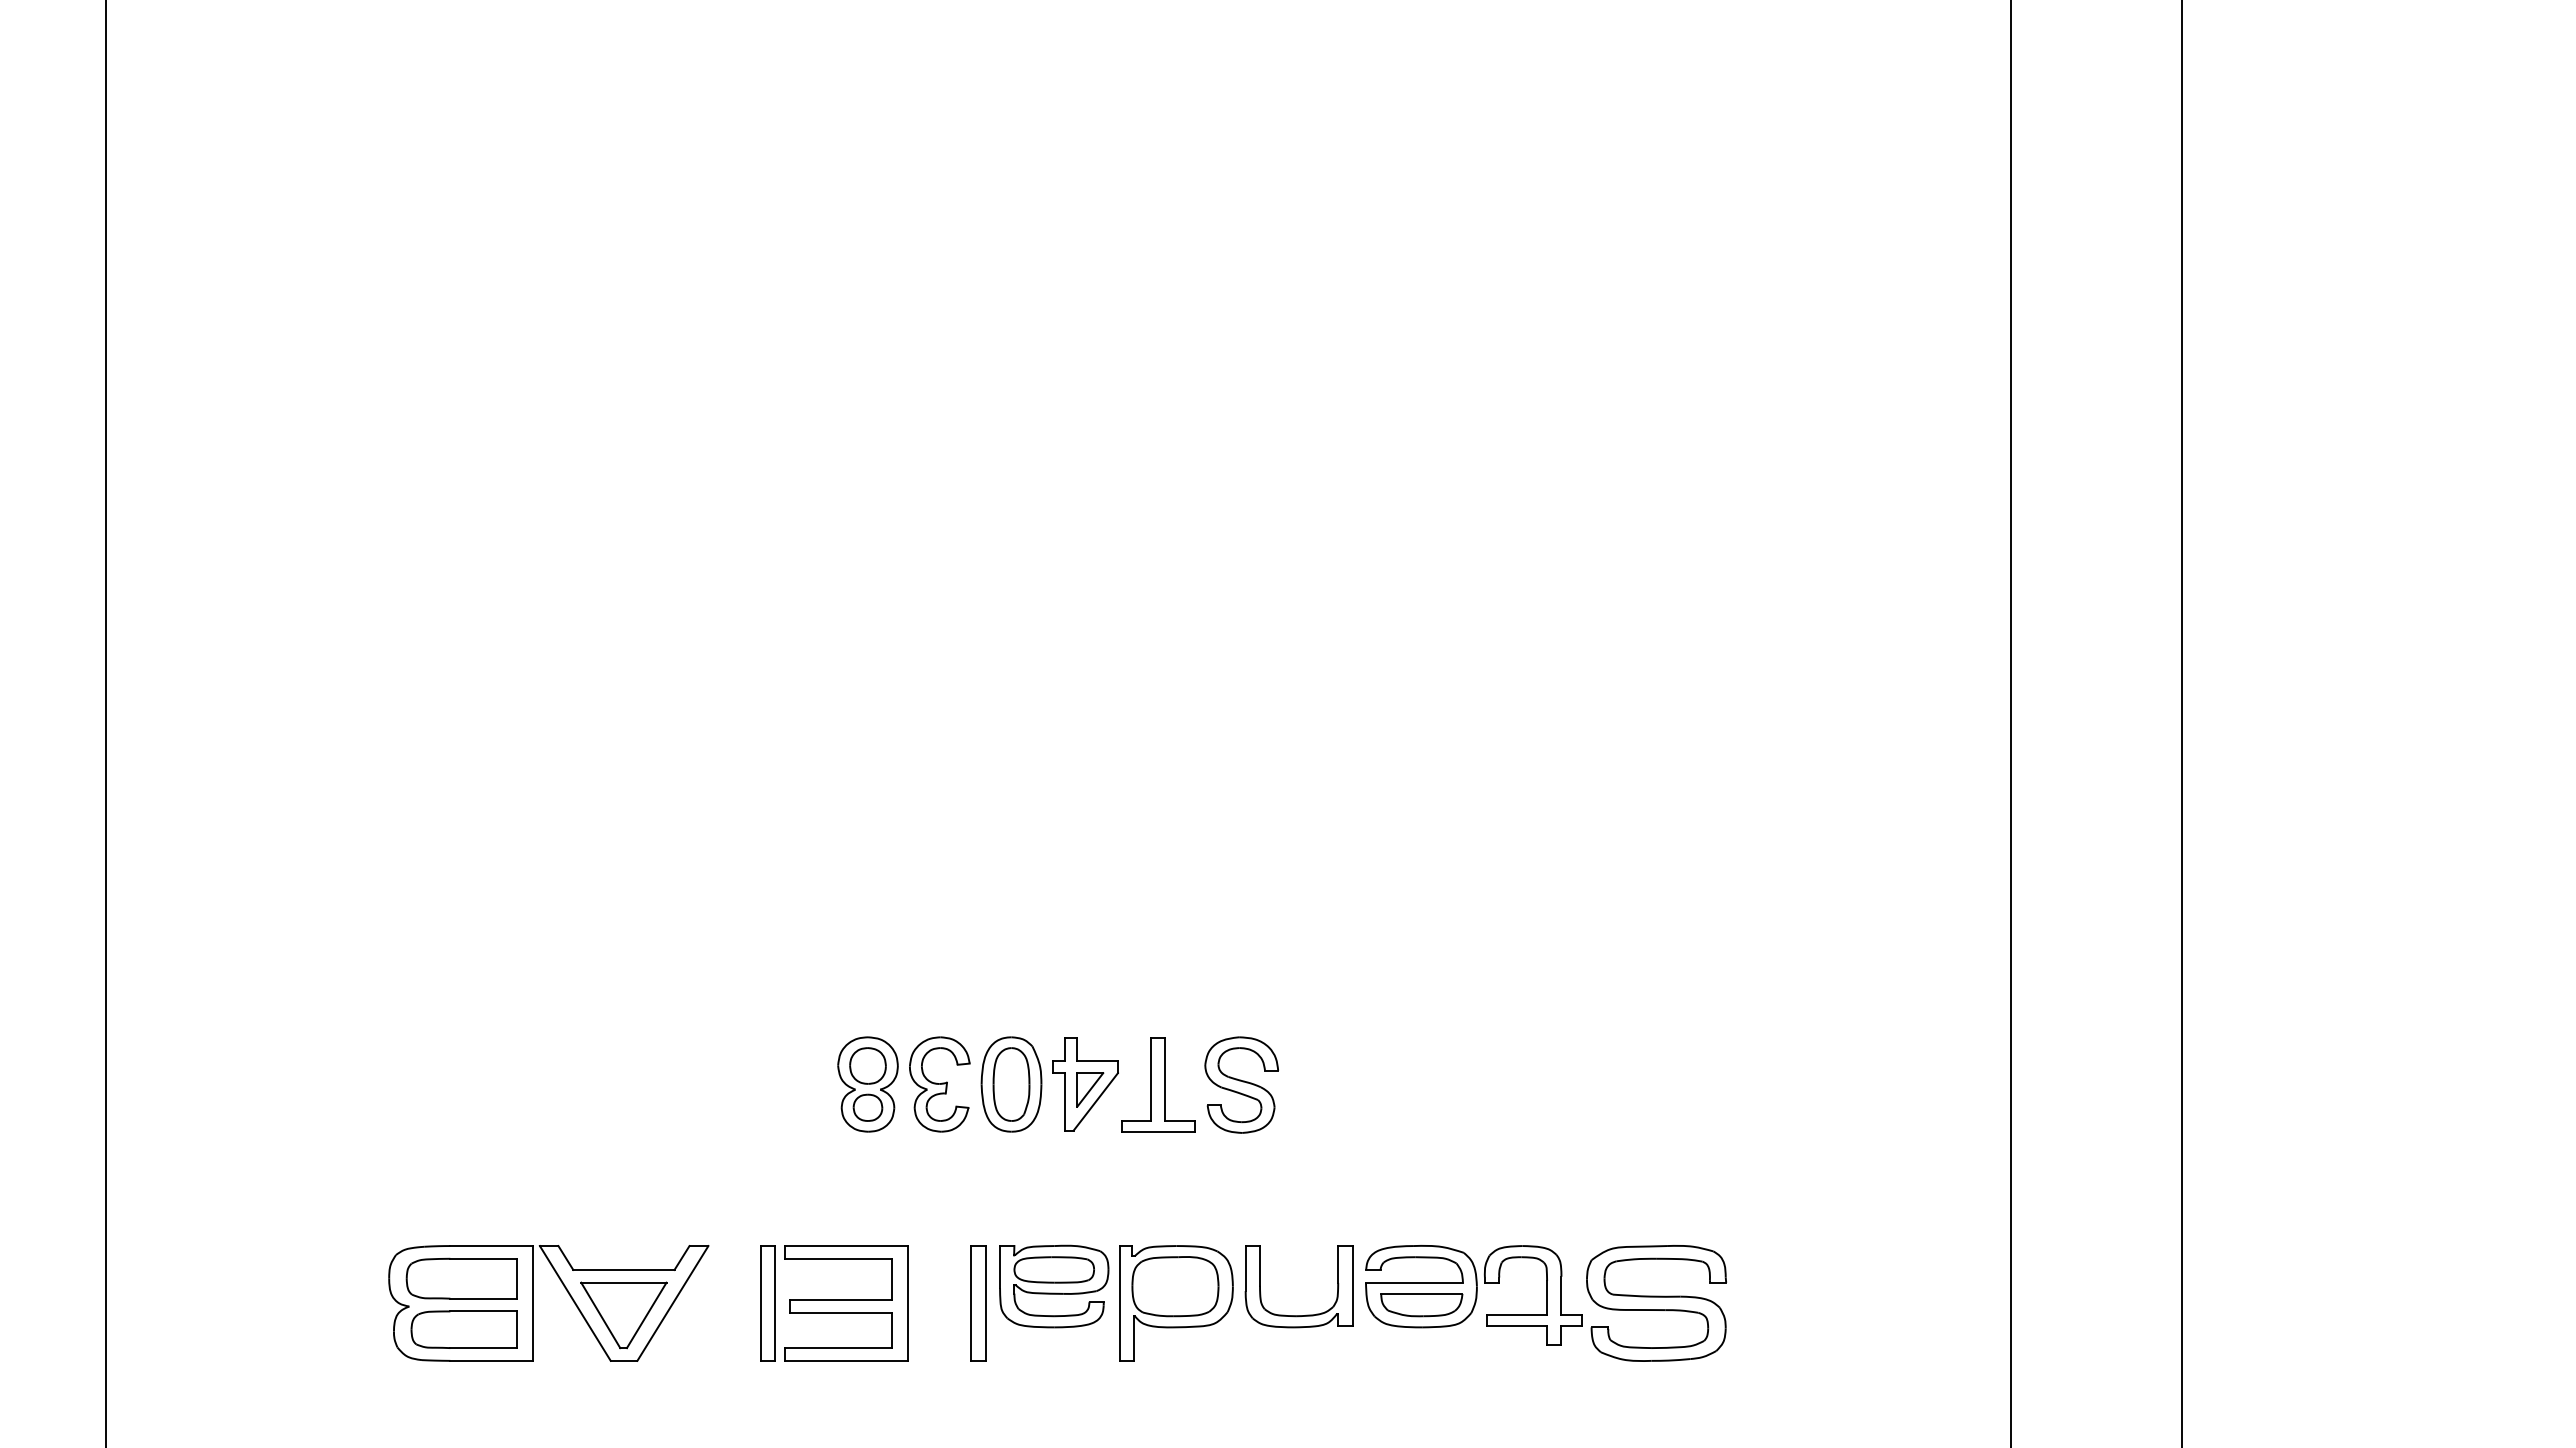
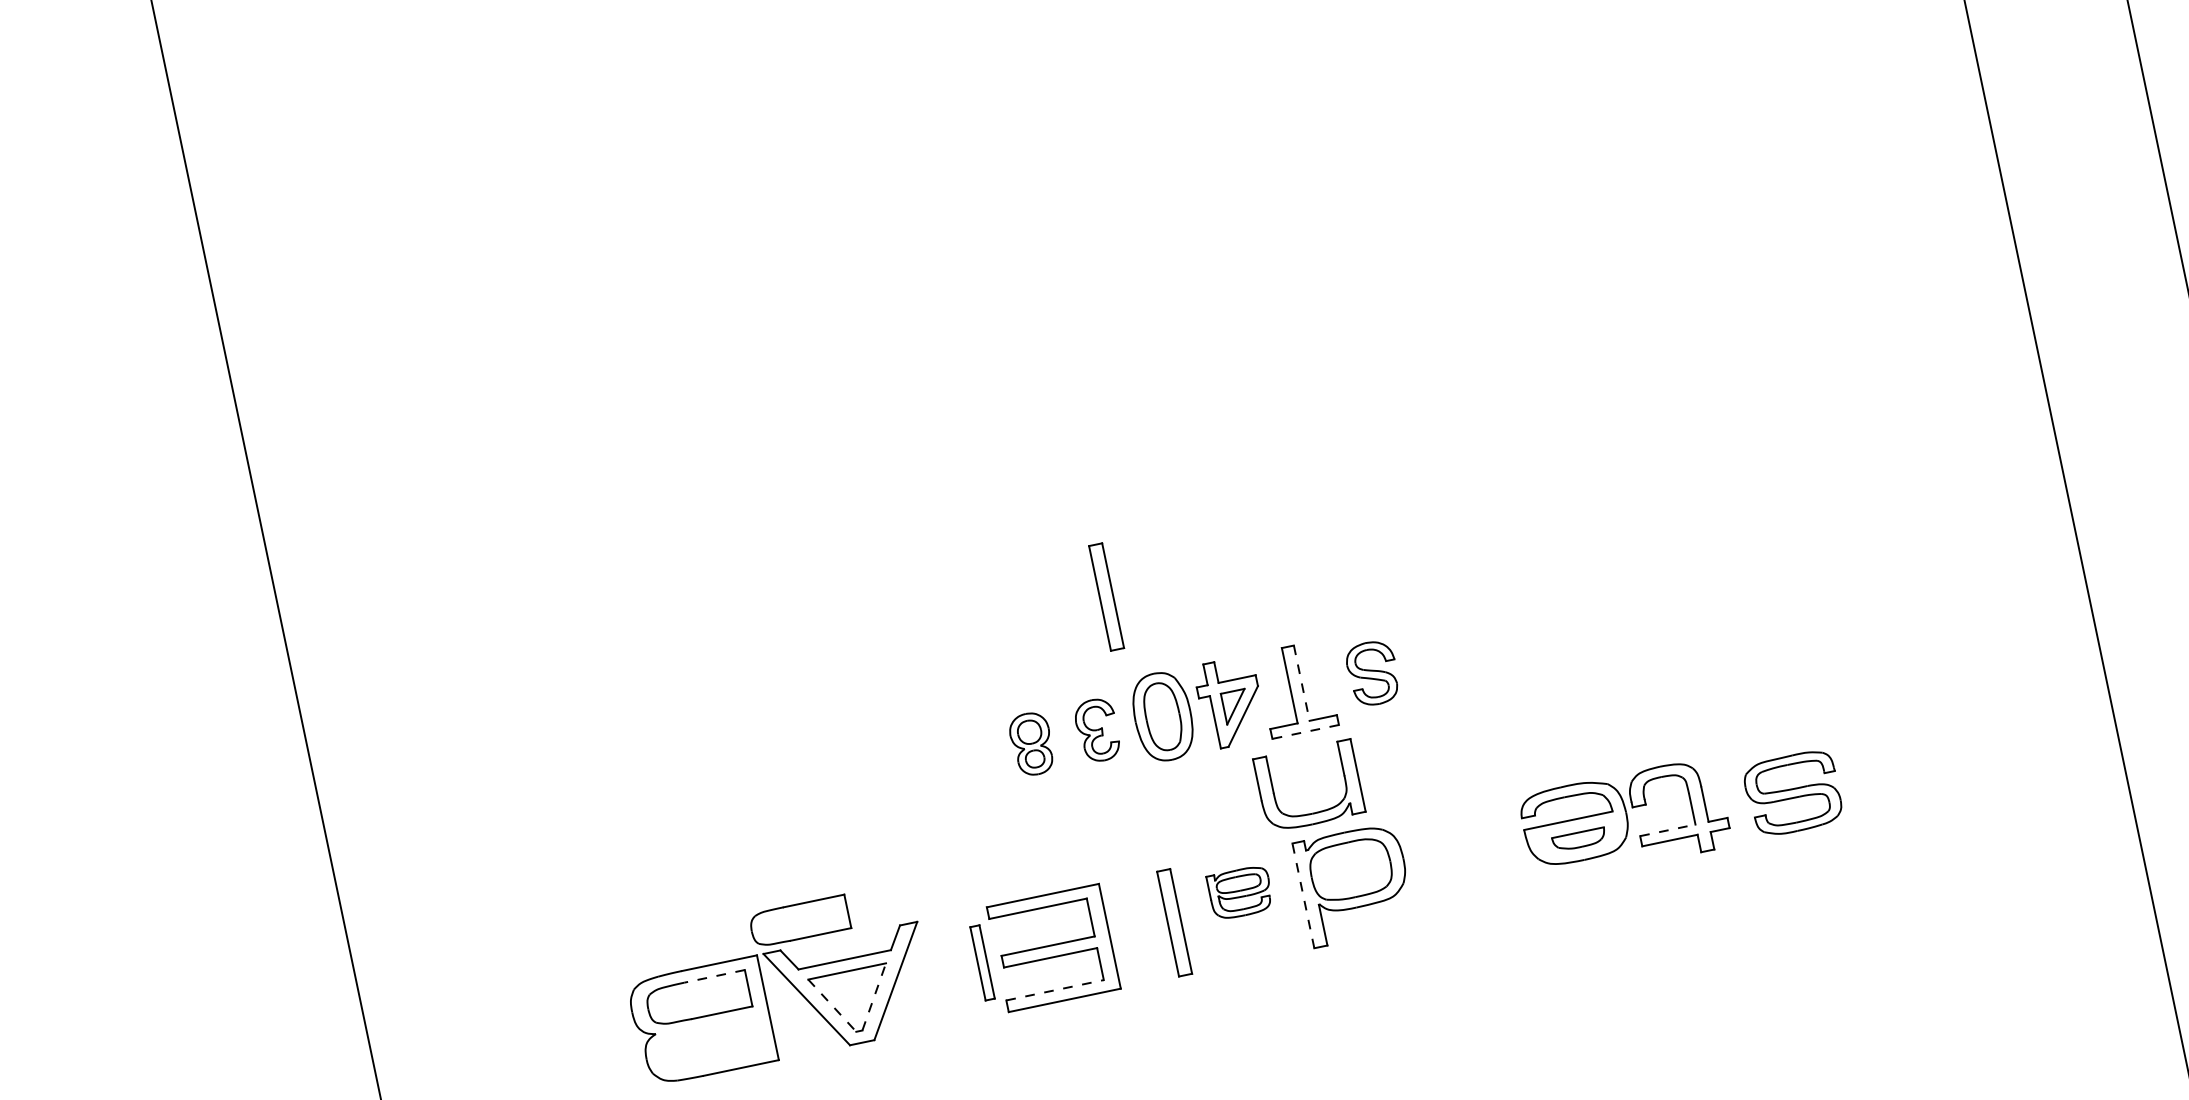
part: (978, 946) -> (1106, 597), added
line: (1164, 1080) -> (1301, 683), solid -> dashed
part: (867, 1084) -> (1031, 744), size x0.7
part: (939, 1084) -> (1097, 730), size x0.7
part: (1241, 1084) -> (1372, 672), size x0.7
line: (1157, 1131) -> (1305, 731), solid -> dashed
line: (483, 1258) -> (714, 976), solid -> dashed
part: (1054, 1286) -> (1240, 892), size x0.6
line: (1119, 1302) -> (1303, 895), solid -> dashed
part: (767, 1303) -> (982, 963), size x0.7
part: (1656, 1303) -> (1793, 793), size x0.7
part: (1421, 1305) -> (1579, 840), size x0.7
line: (646, 1314) -> (873, 996), solid -> dashed
line: (1517, 1314) -> (1668, 830), solid -> dashed
line: (601, 1315) -> (832, 1005), solid -> dashed
part: (1298, 1315) -> (1314, 812), moved
part: (463, 1329) -> (799, 921), moved
line: (838, 1348) -> (1055, 990), solid -> dashed

